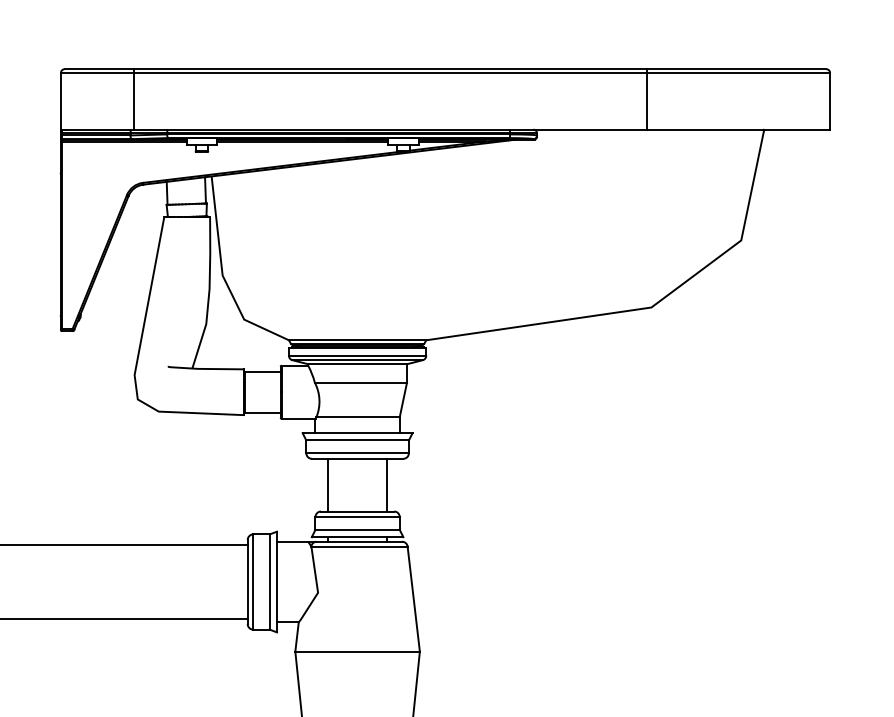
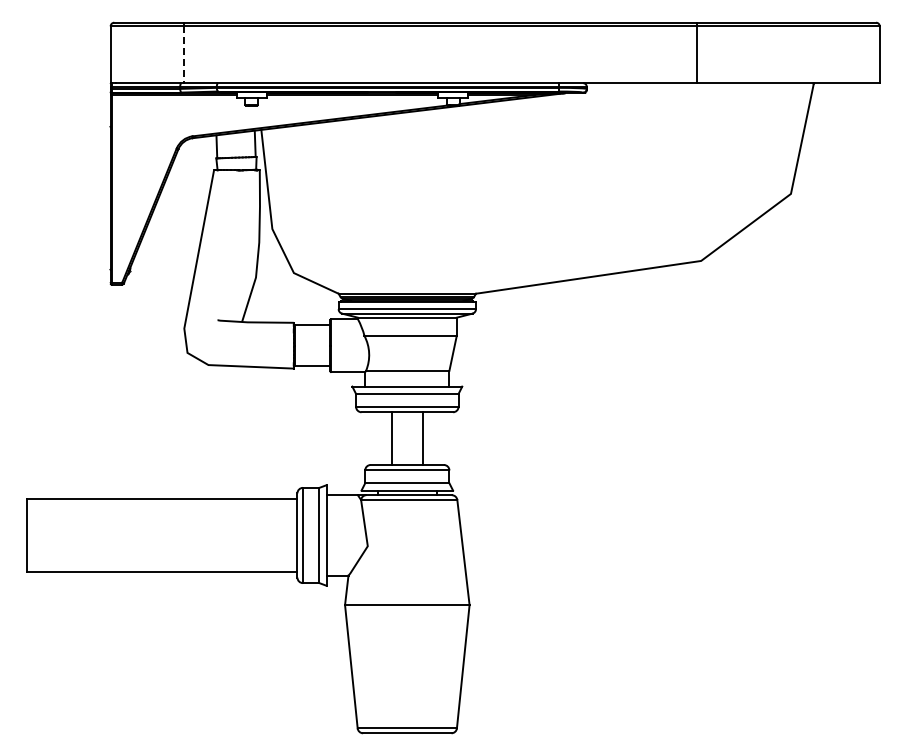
line: (133, 102) -> (183, 55), solid -> dashed
line: (328, 485) -> (423, 438), moved
line: (386, 485) -> (391, 438), moved

